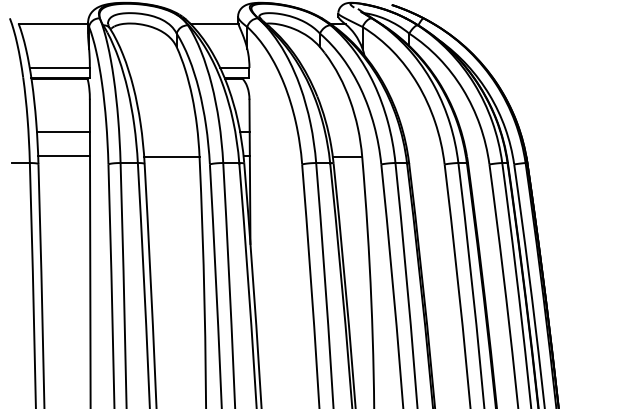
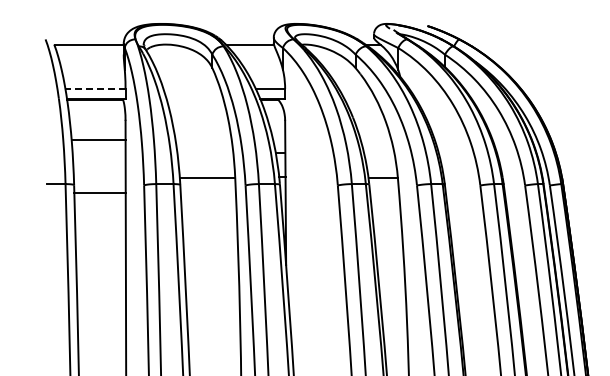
line: (59, 68) -> (95, 89), solid -> dashed
line: (62, 132) -> (98, 140), moved
line: (64, 155) -> (100, 192), moved

